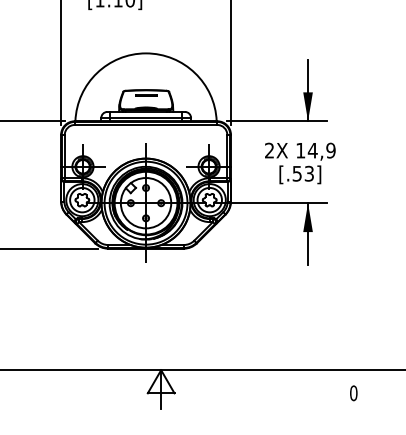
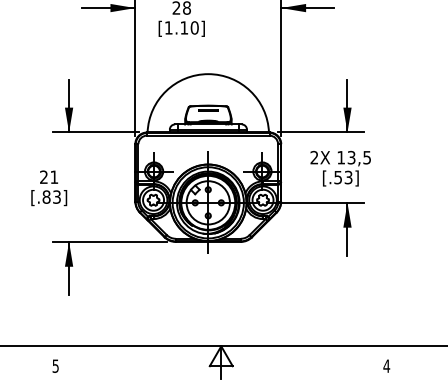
text: (322, 150) -> (359, 157), 14,9 -> 13,5
text: (353, 392) -> (386, 365), 0 -> 4

